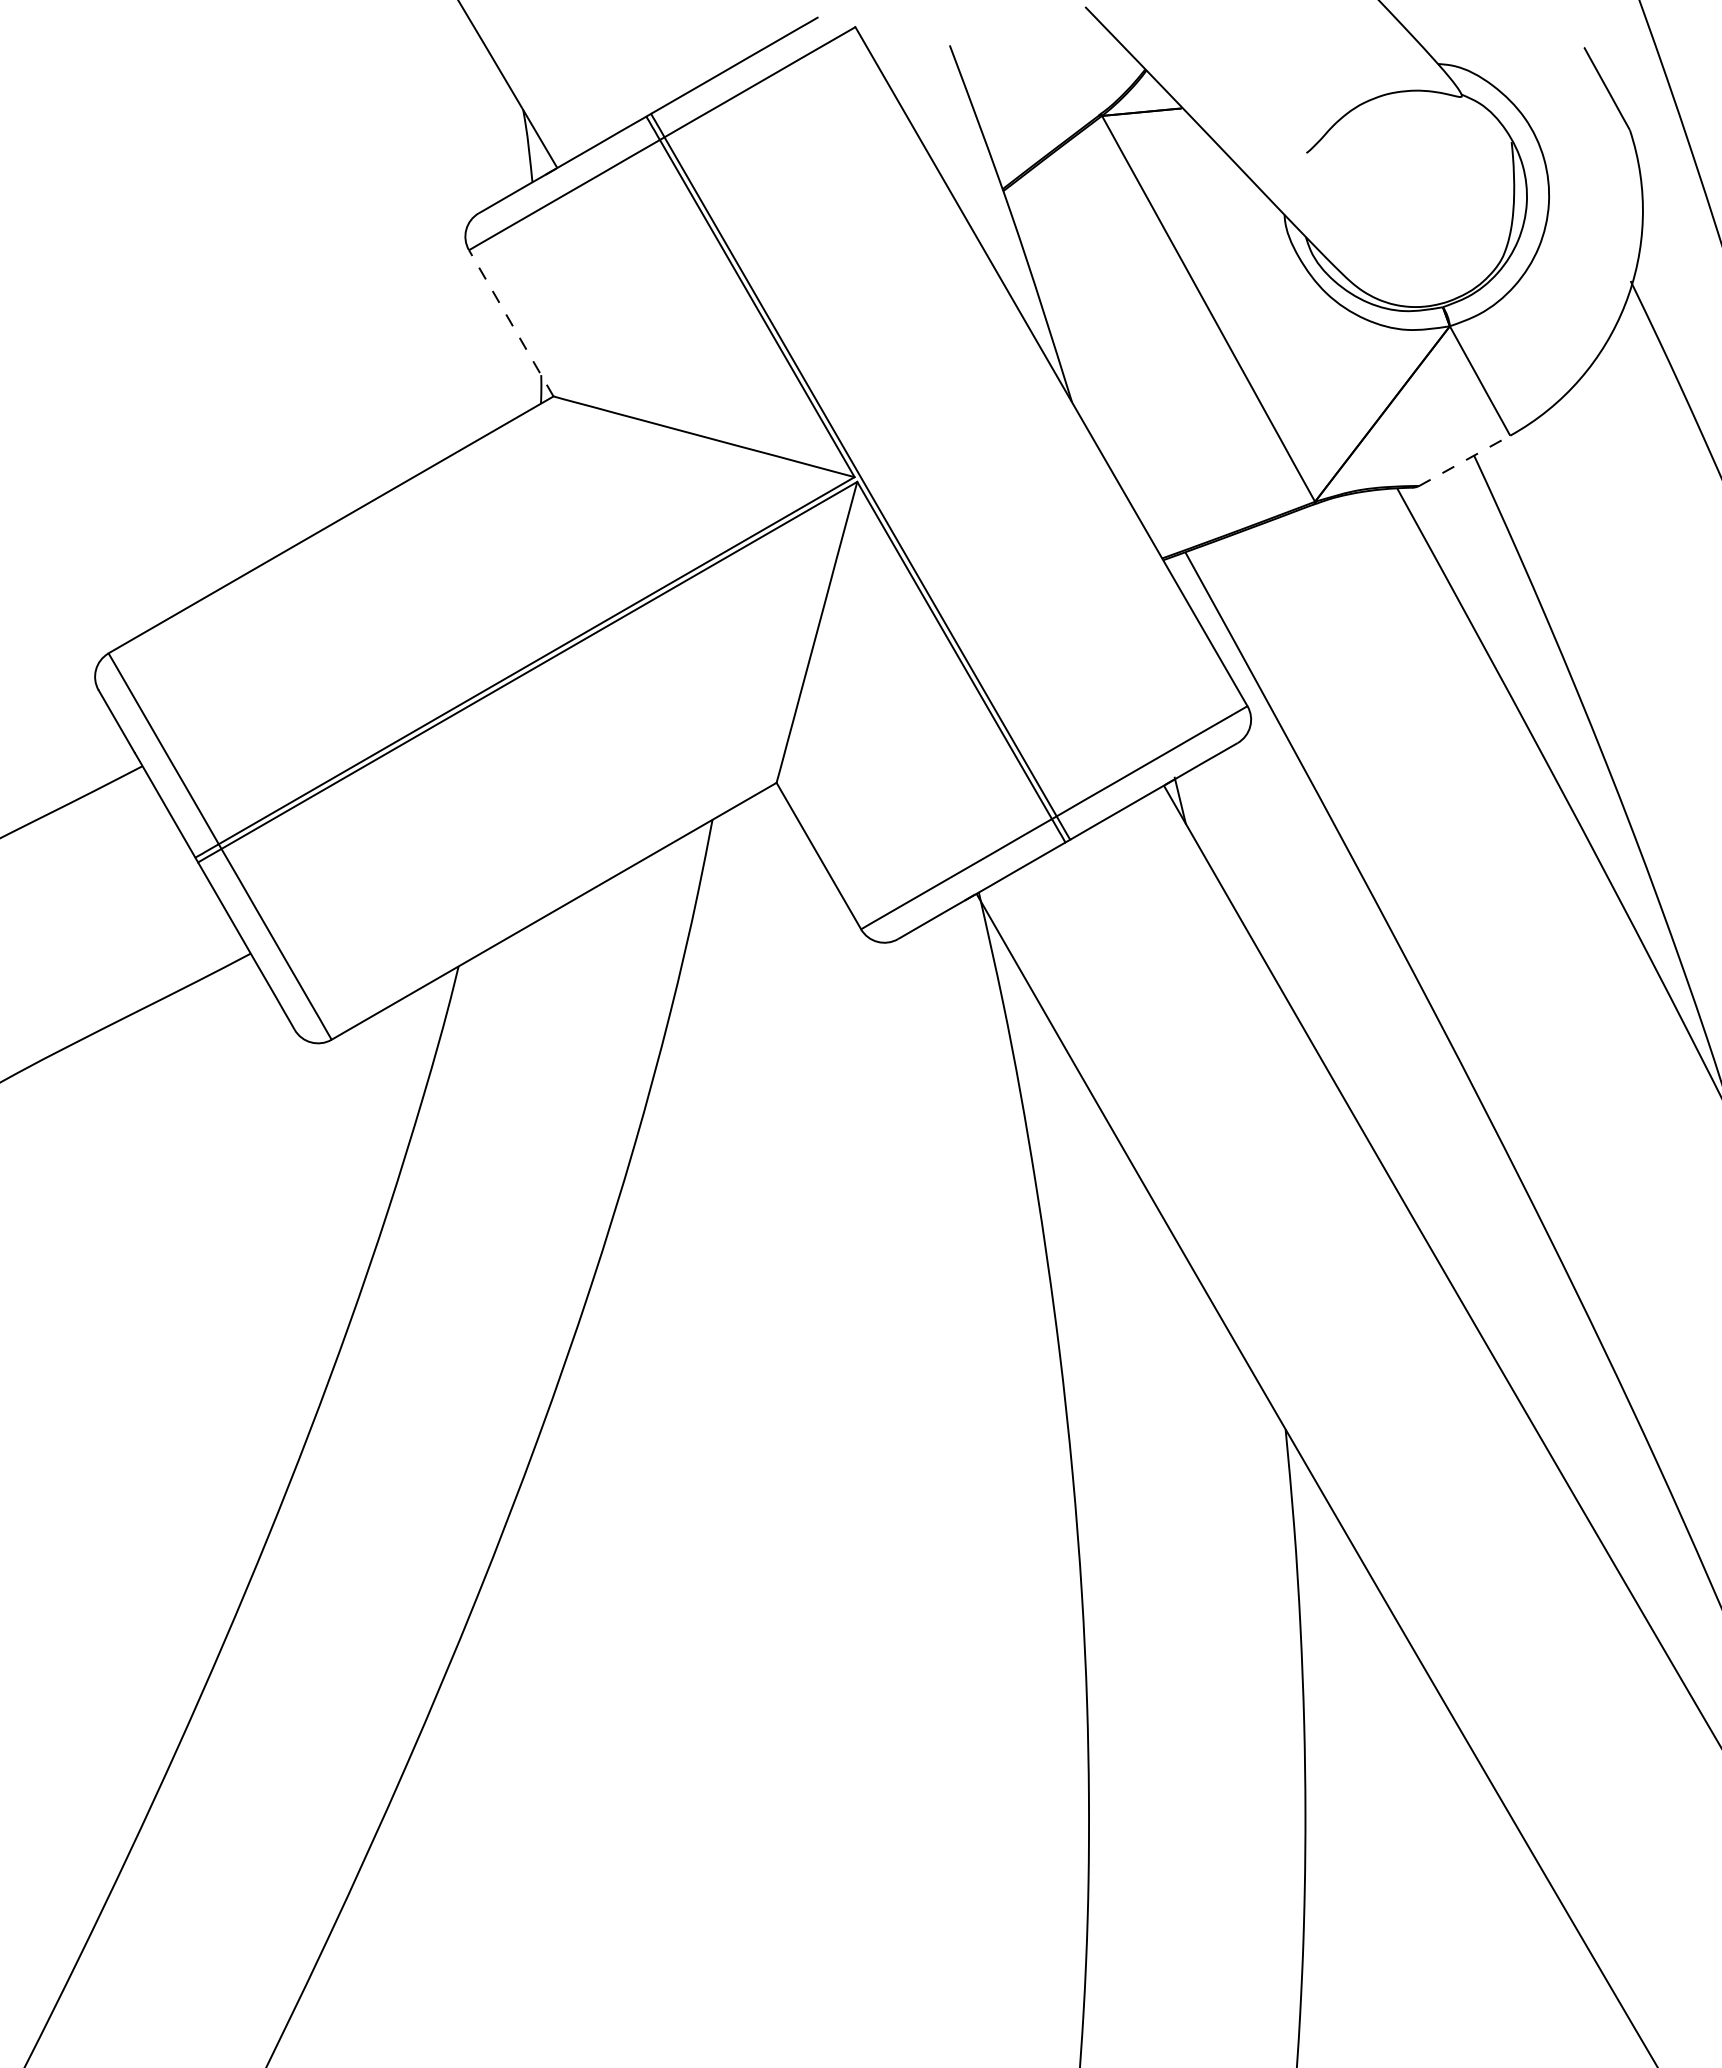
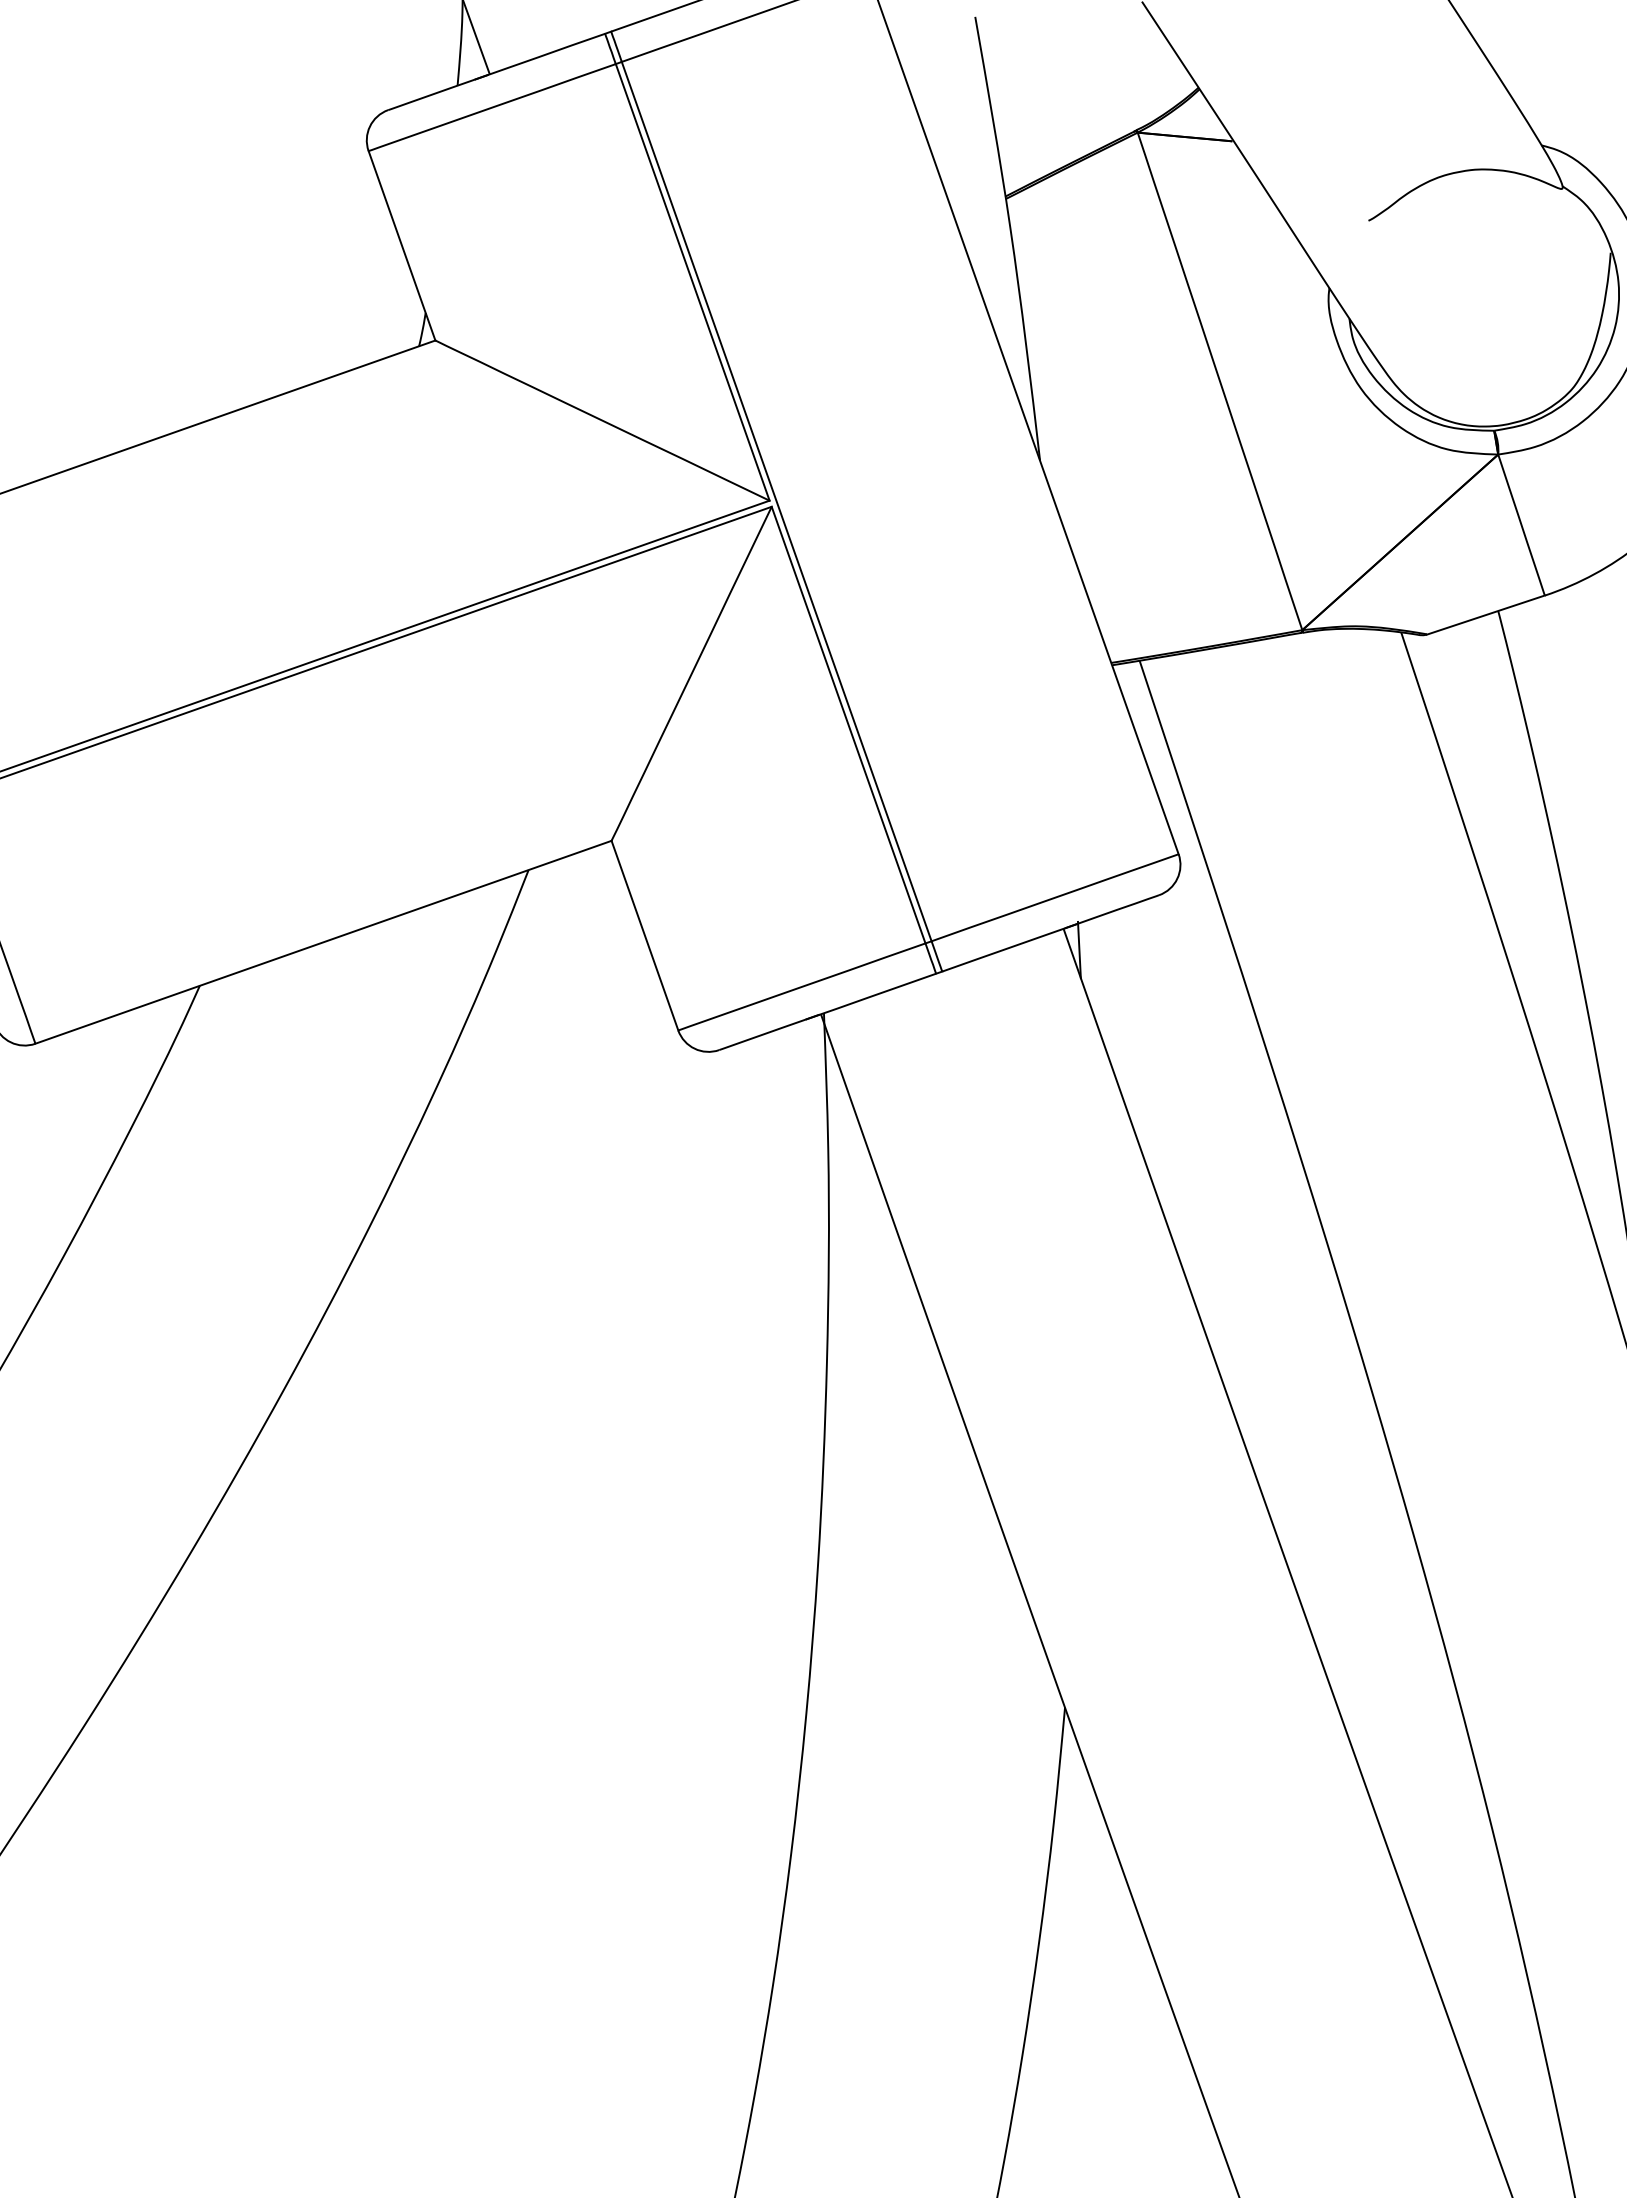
line: (511, 322) -> (402, 244), dashed -> solid
line: (1464, 460) -> (1485, 614), dashed -> solid

